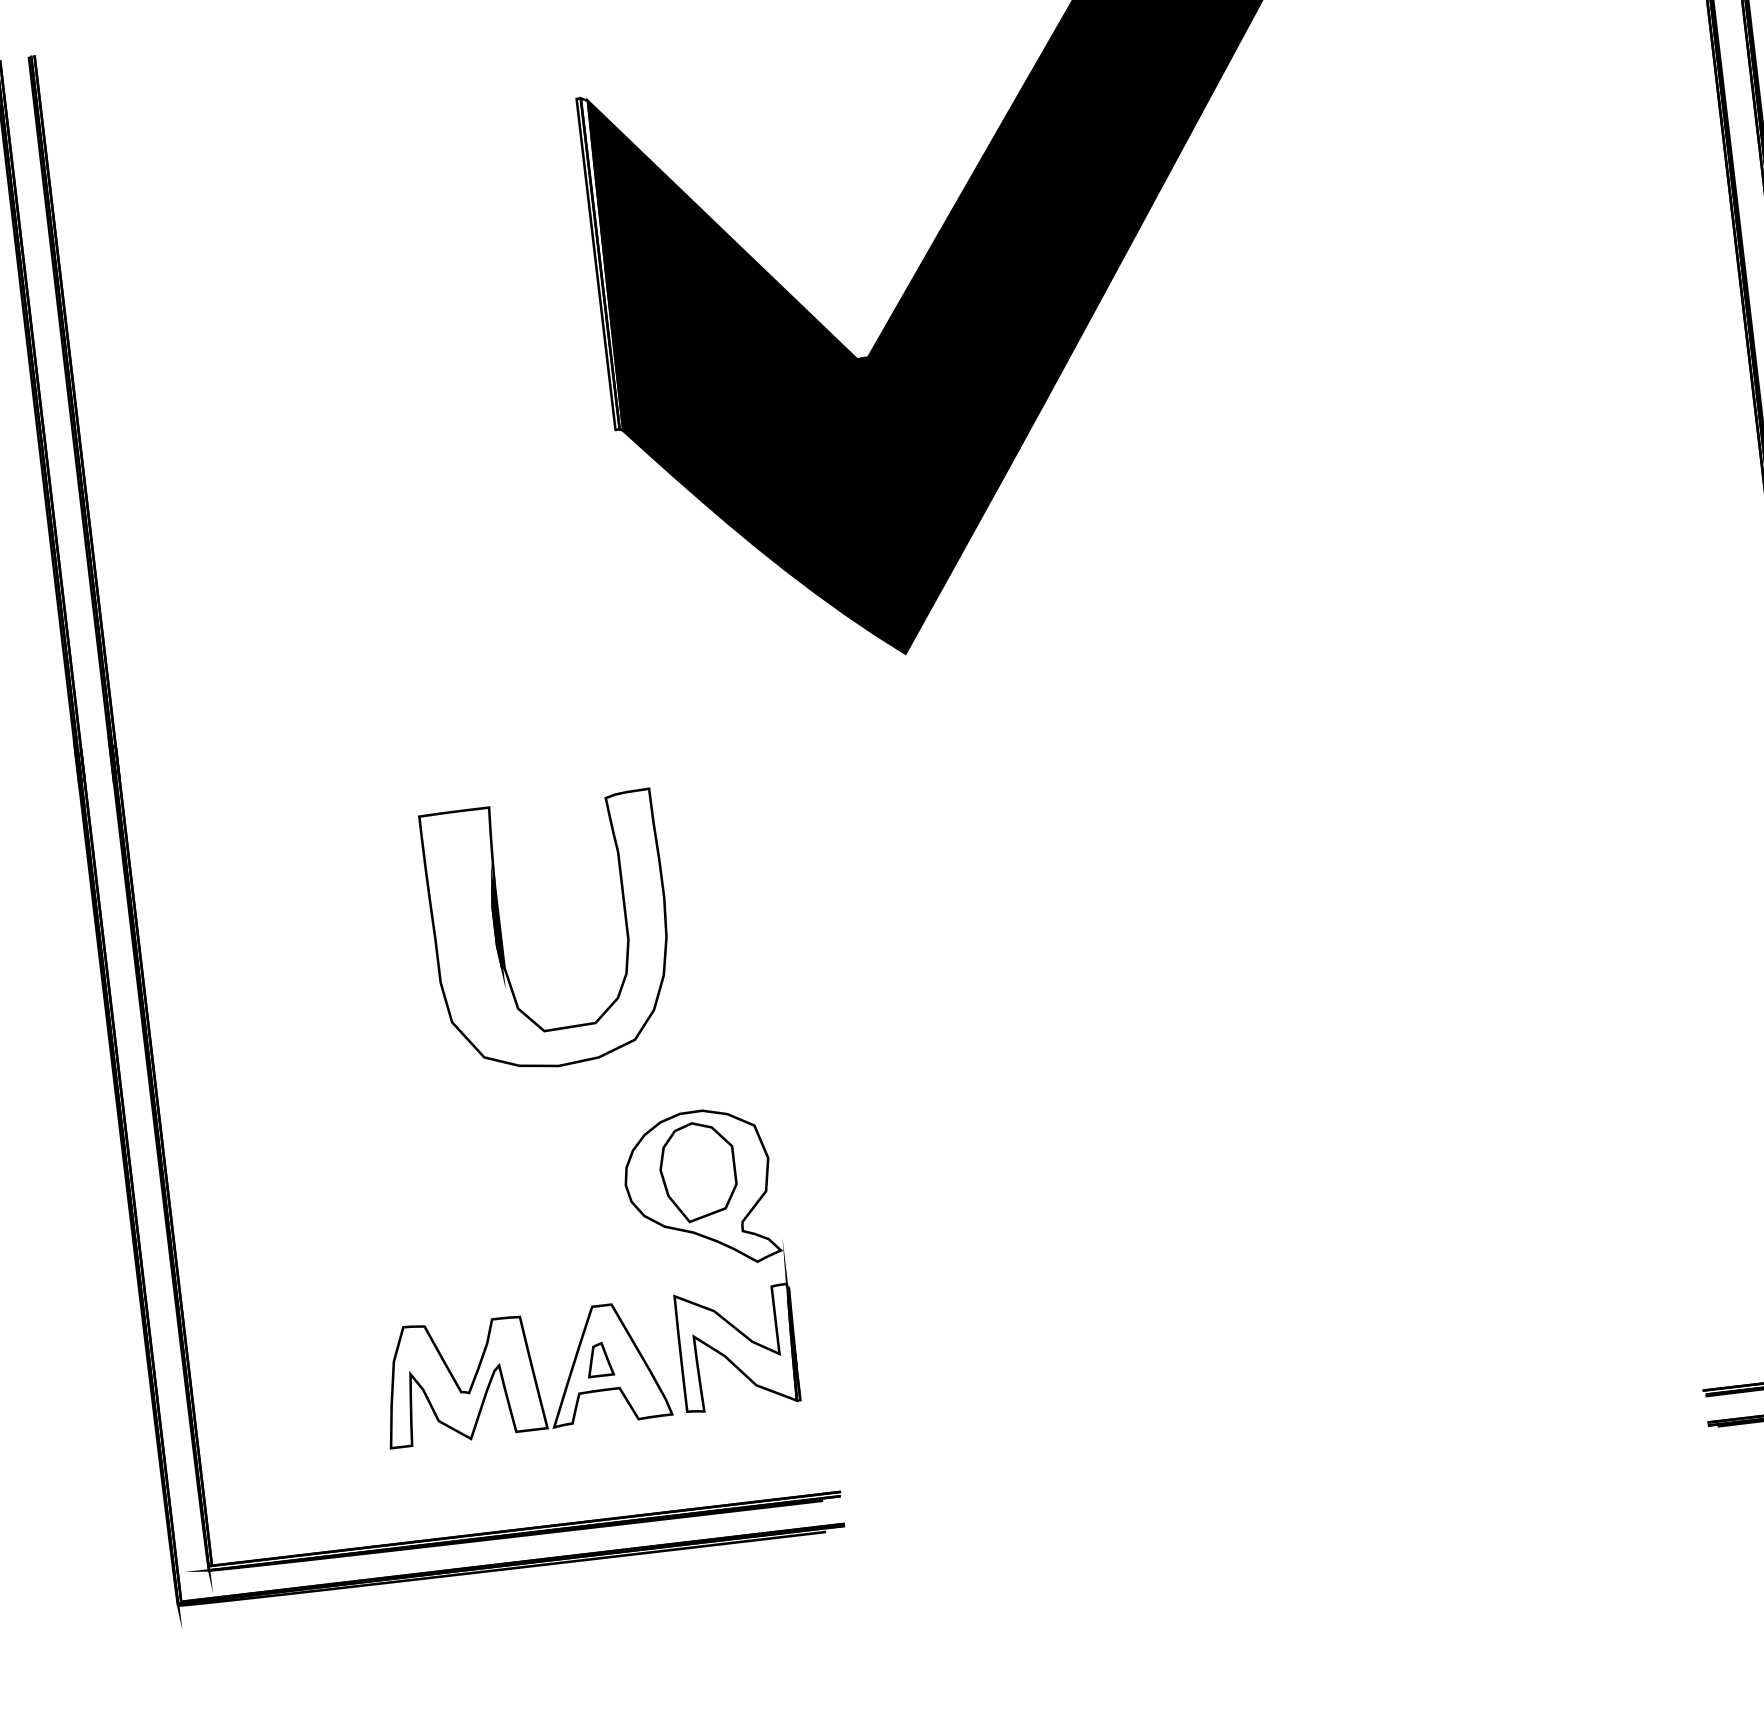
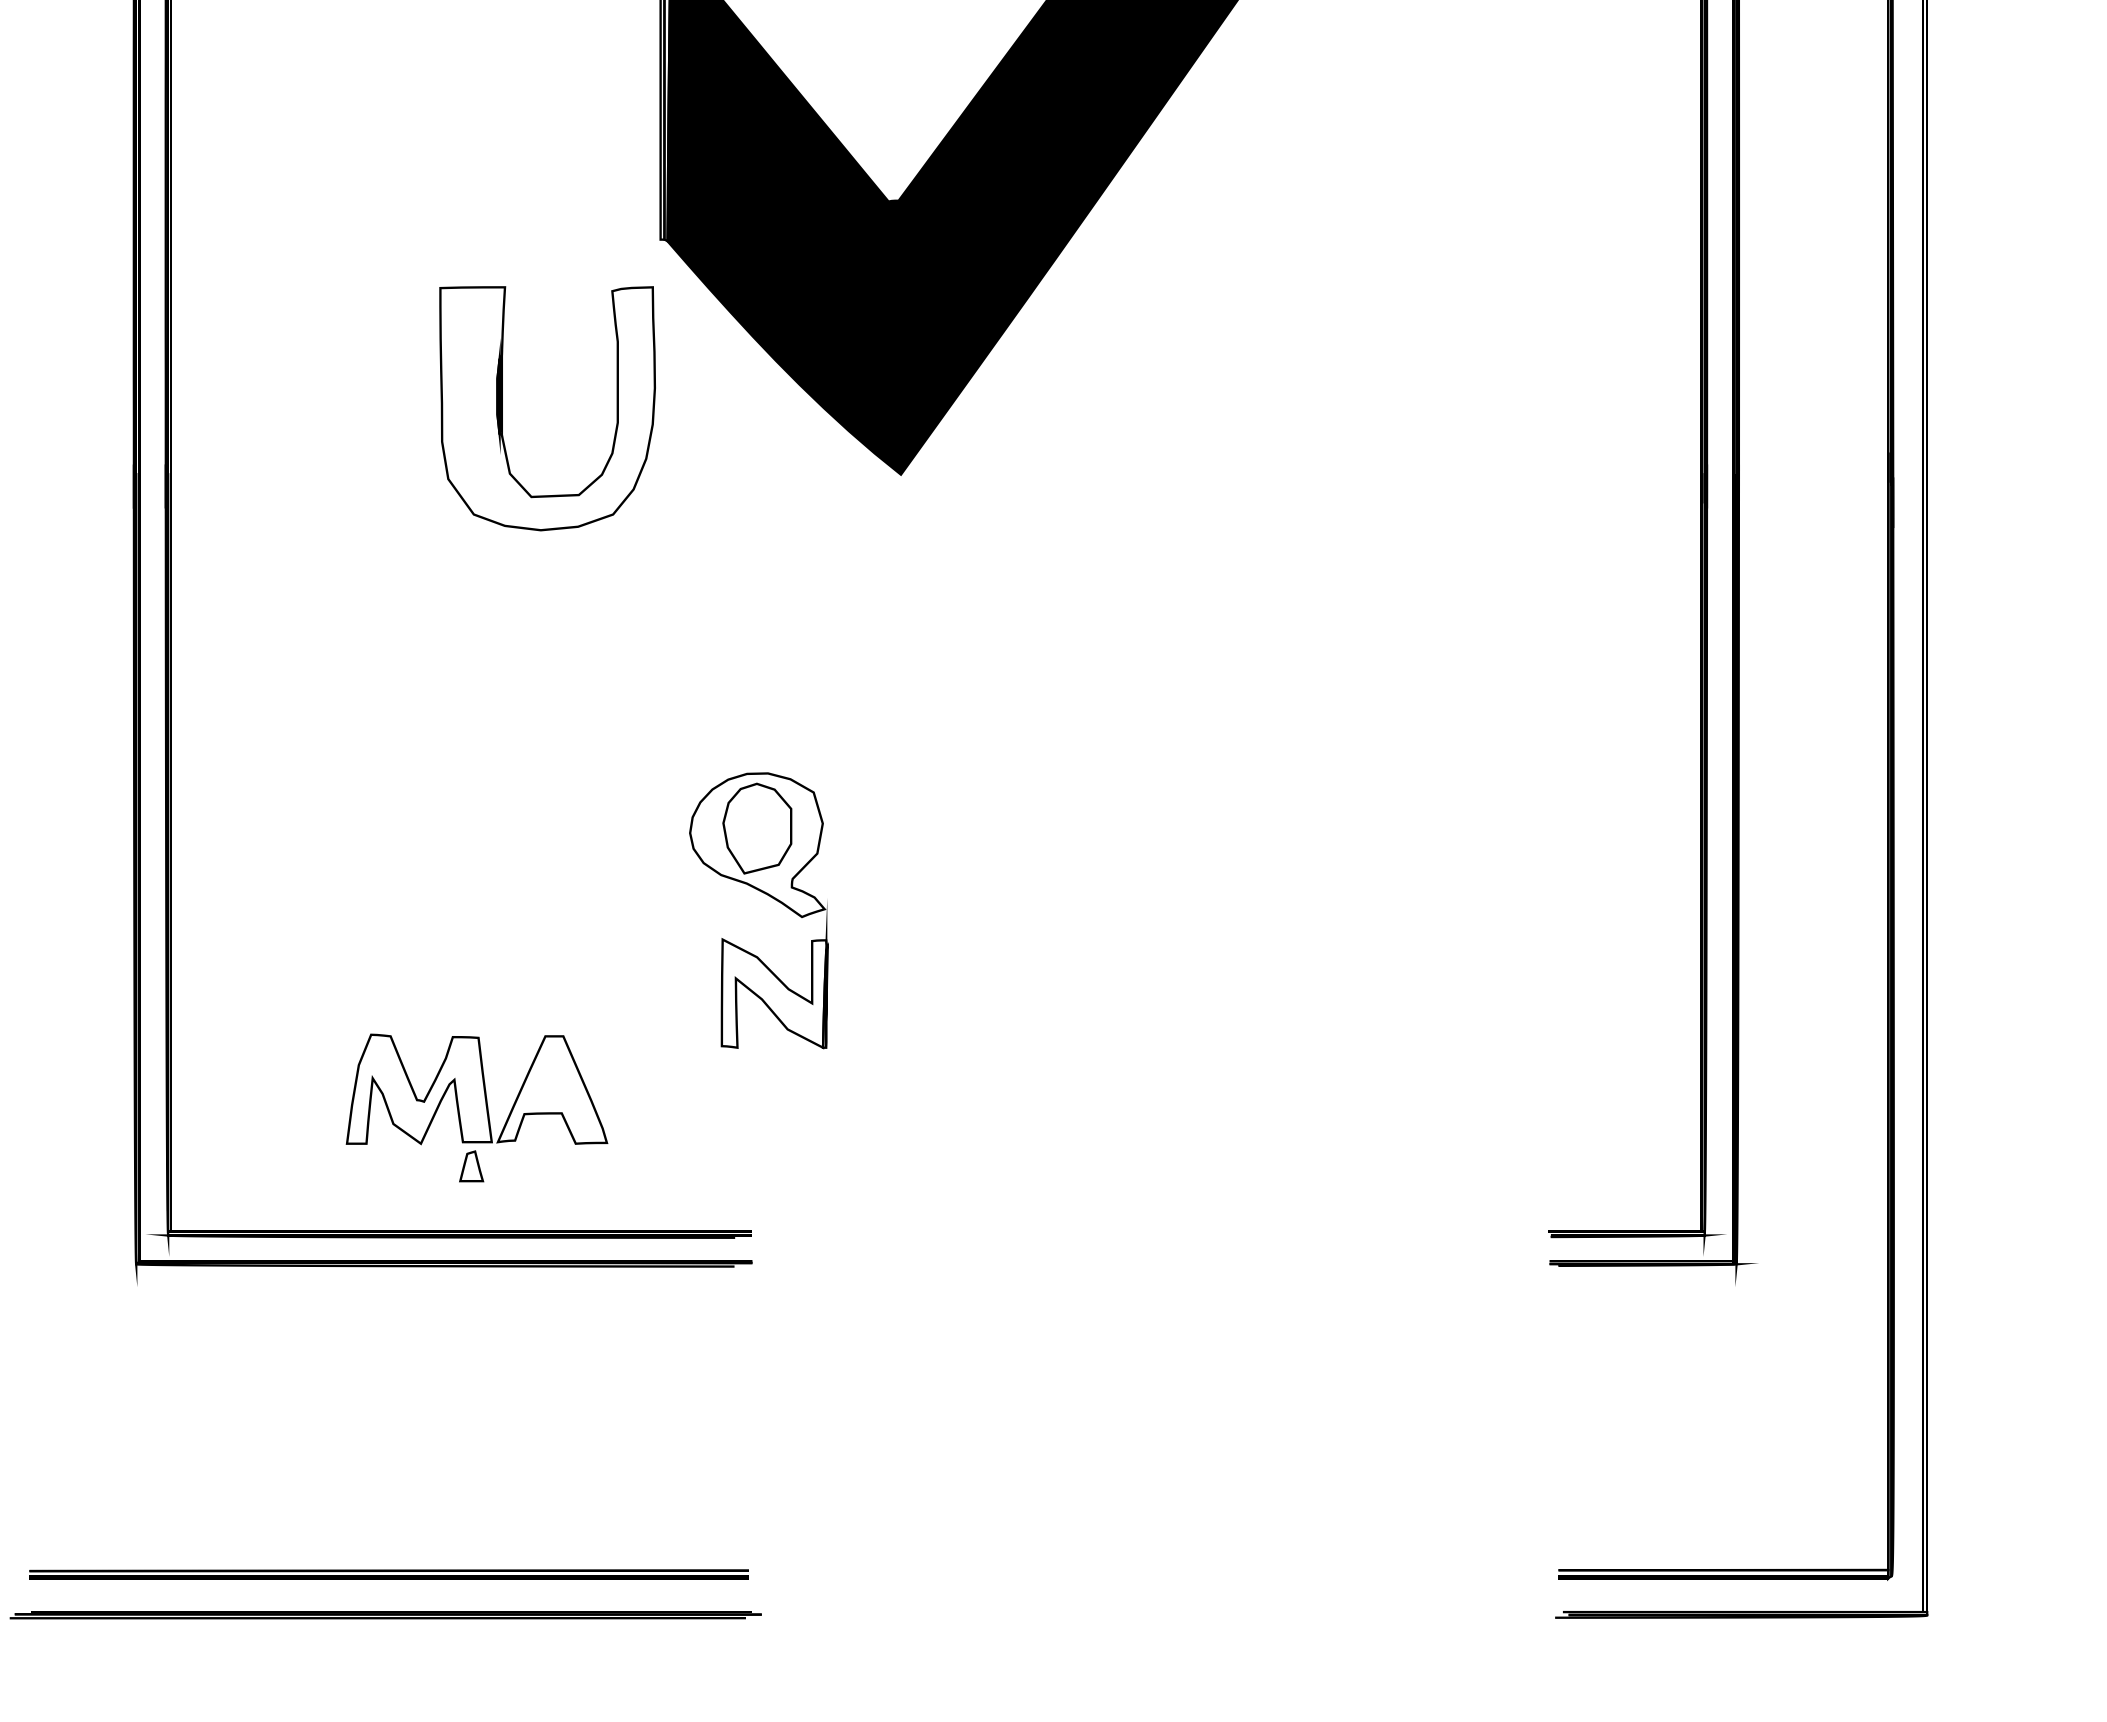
part: (501, 939) -> (502, 408), moved
part: (718, 1243) -> (768, 896), moved
part: (599, 1359) -> (471, 1166), moved

